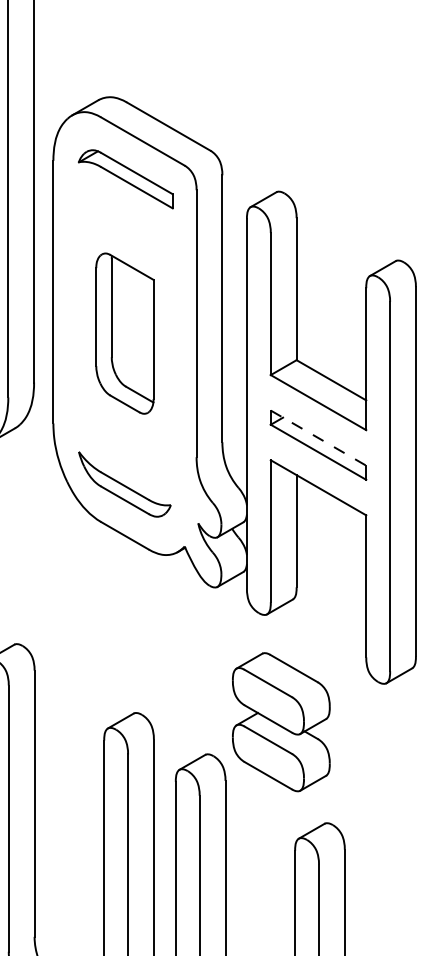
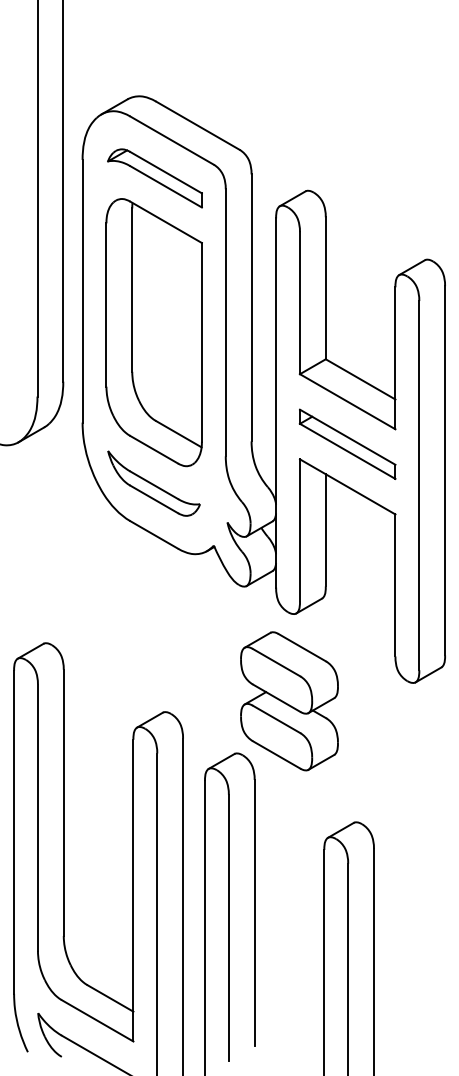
part: (124, 333) -> (153, 332), size x1.67
line: (319, 438) -> (348, 437), dashed -> solid
part: (281, 722) -> (289, 701), moved

